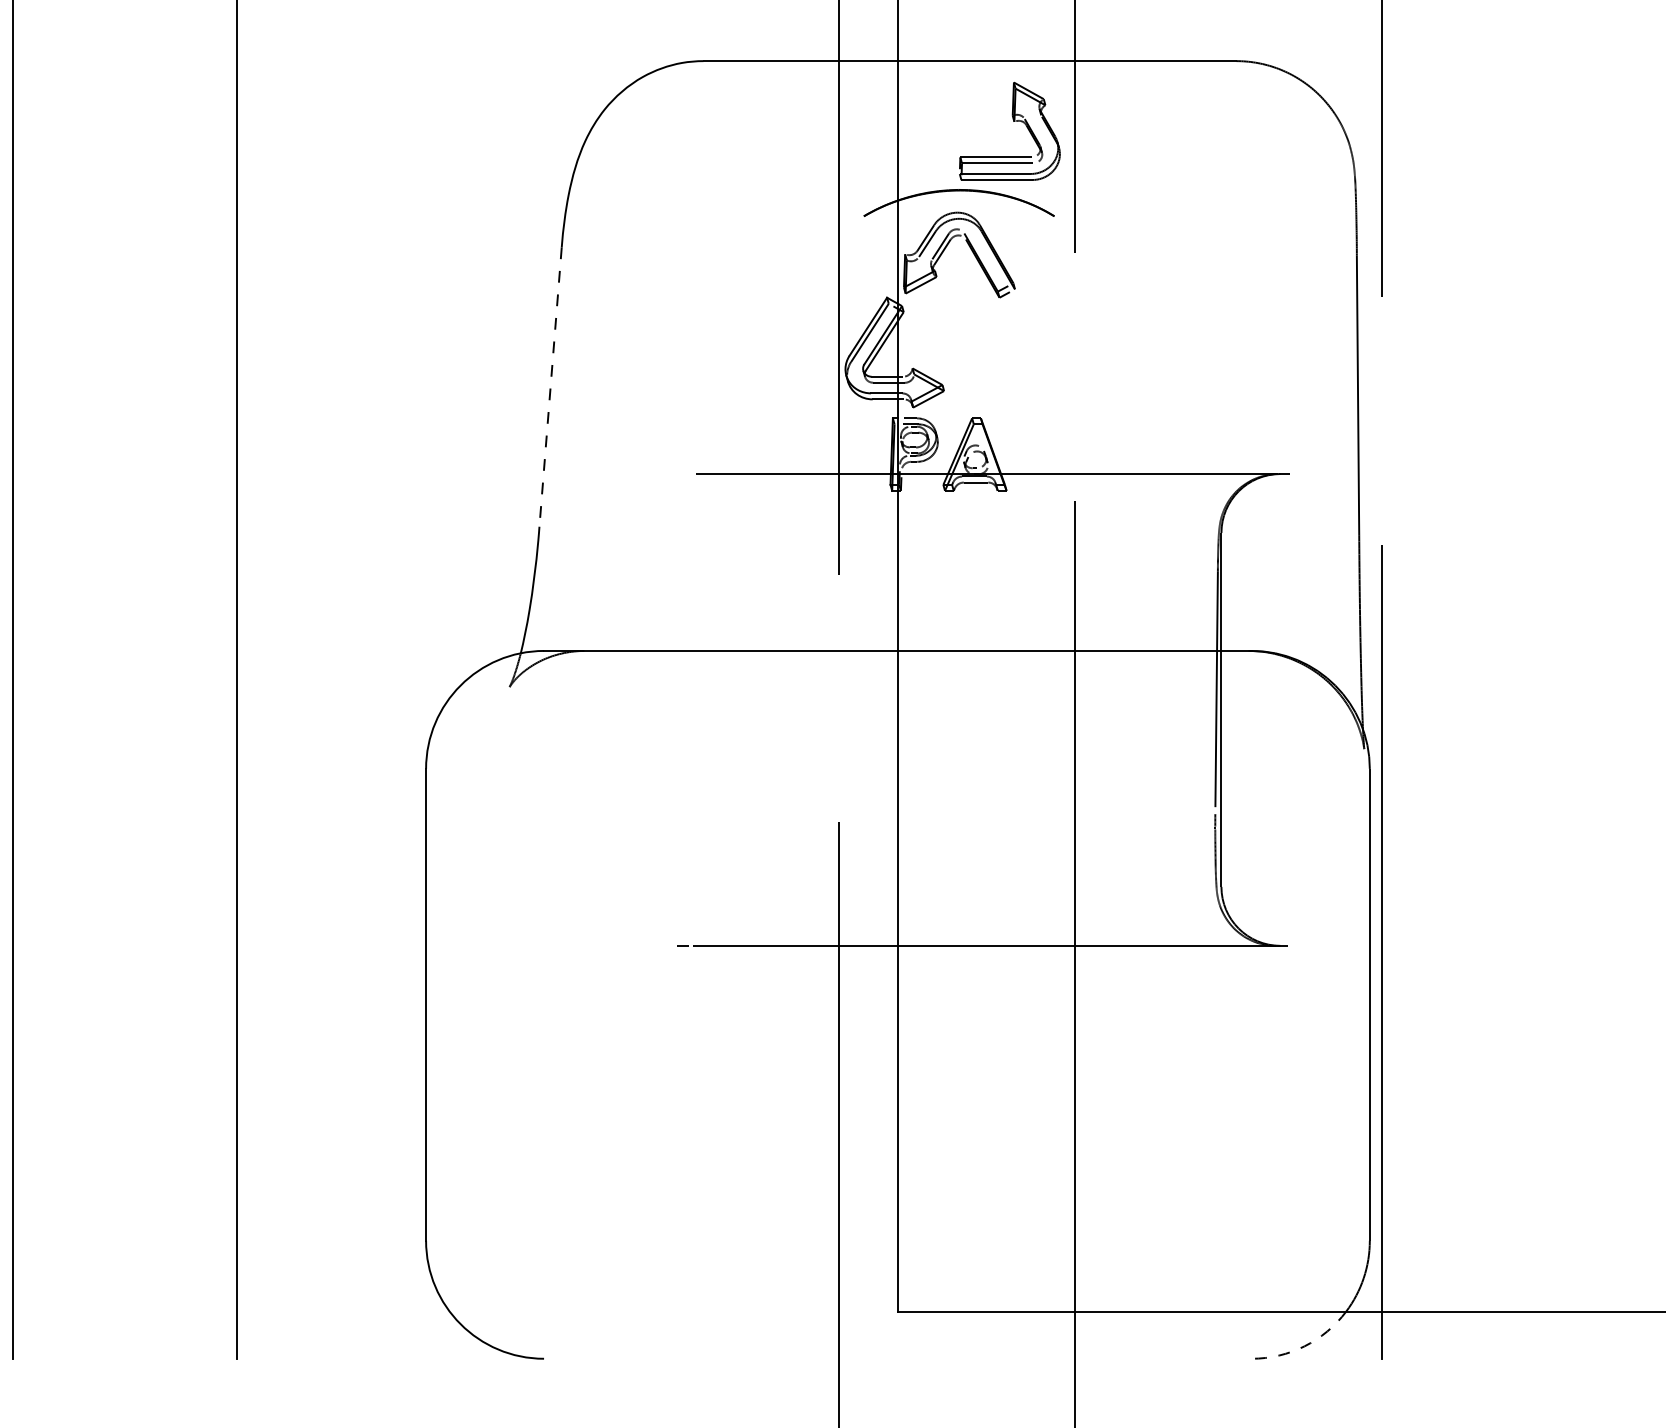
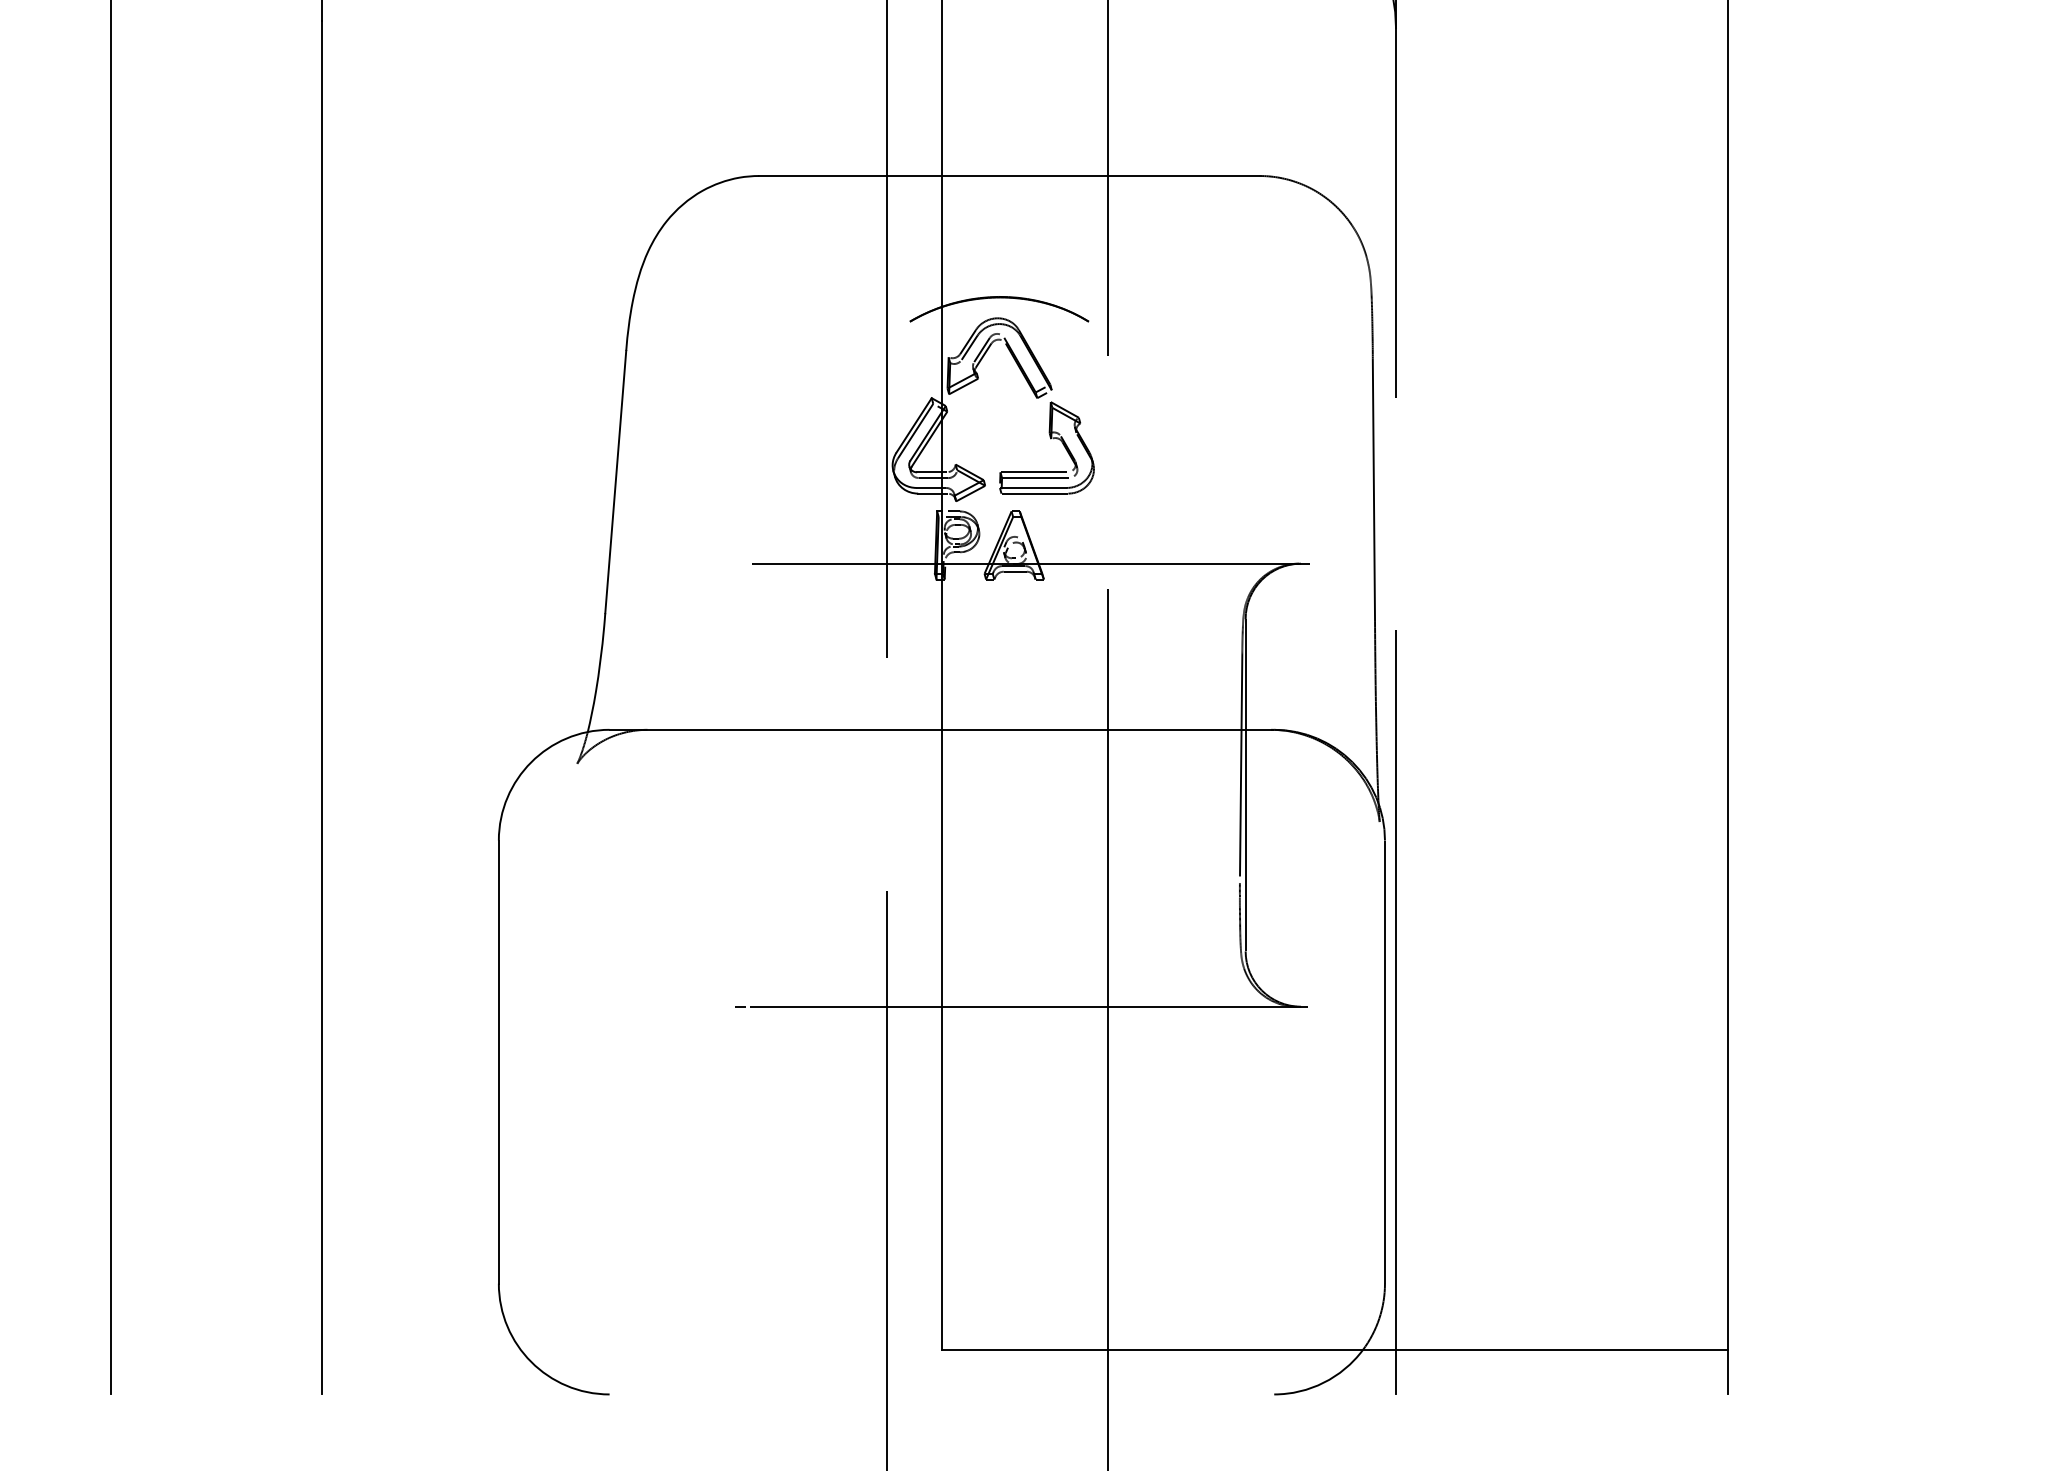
part: (1013, 122) -> (1050, 439), moved
line: (550, 387) -> (615, 482), dashed -> solid
arc: (1304, 1346) -> (1323, 1382), dashed -> solid

